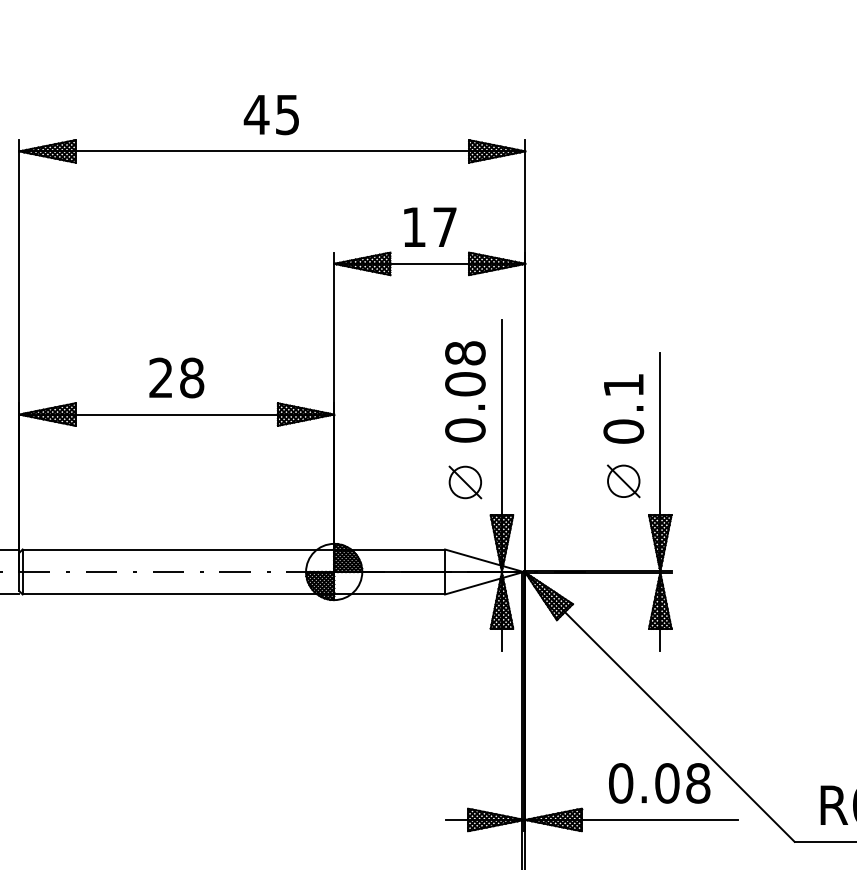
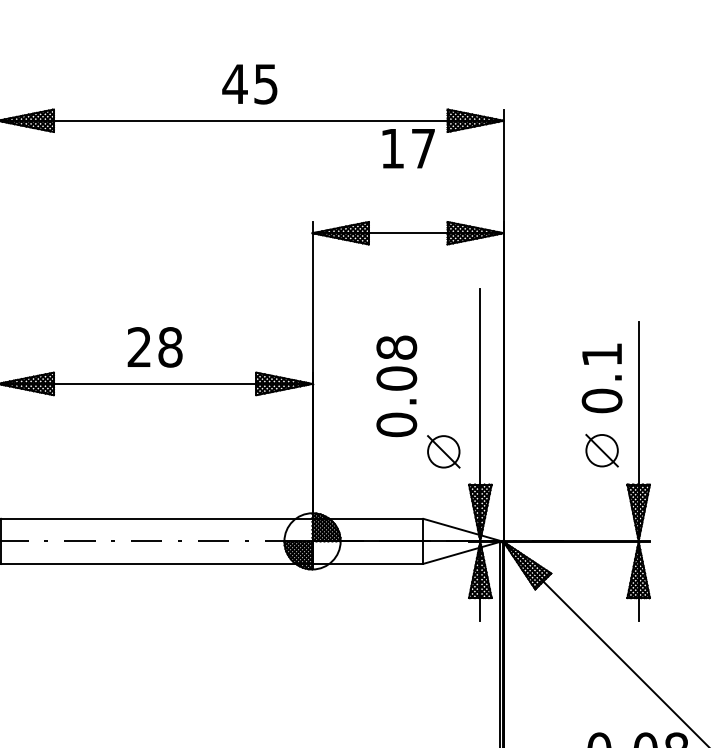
text: (430, 226) -> (408, 147), moved
text: (465, 391) -> (396, 385), moved

